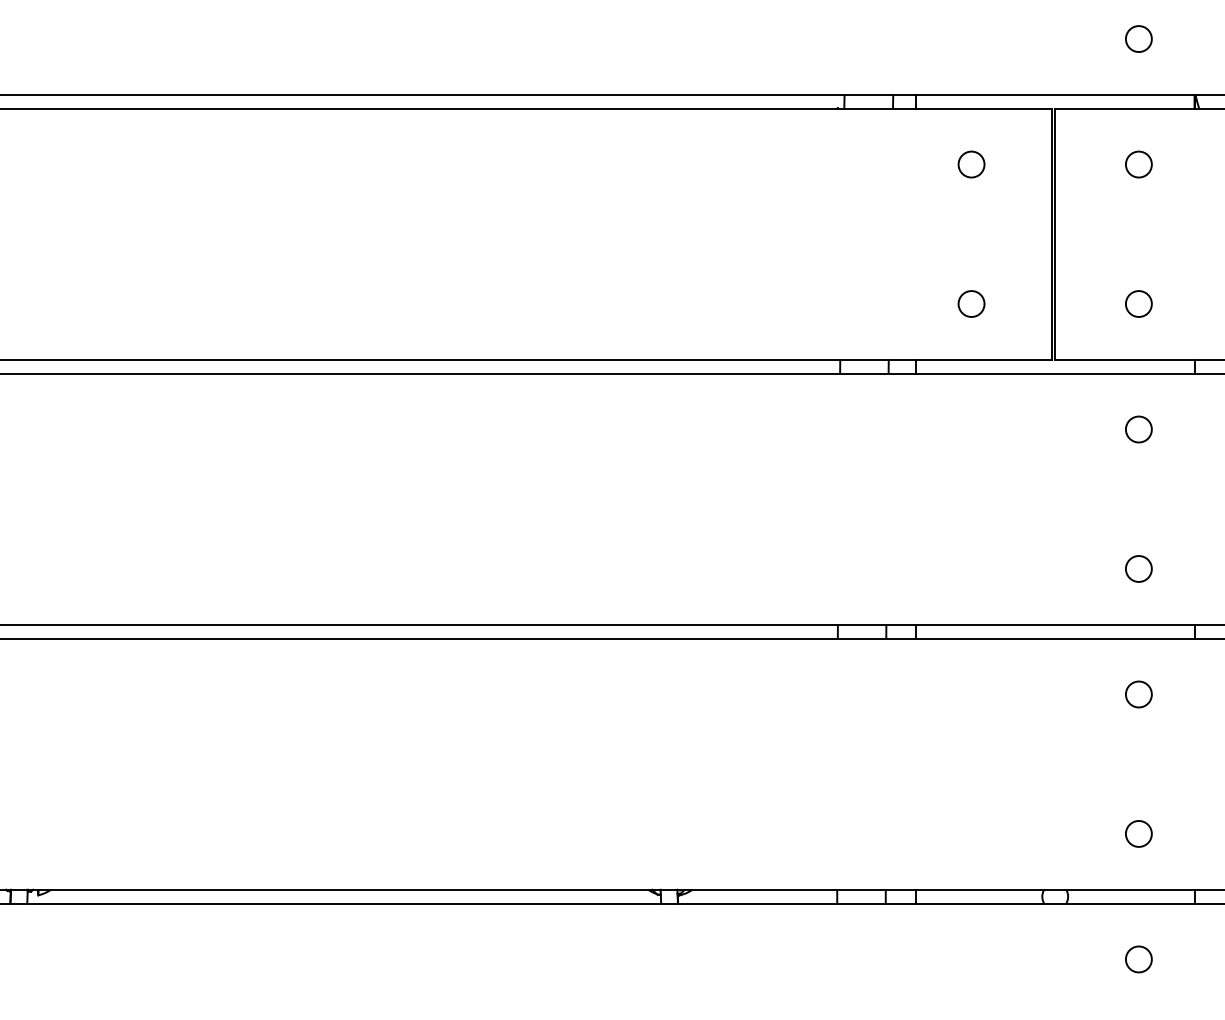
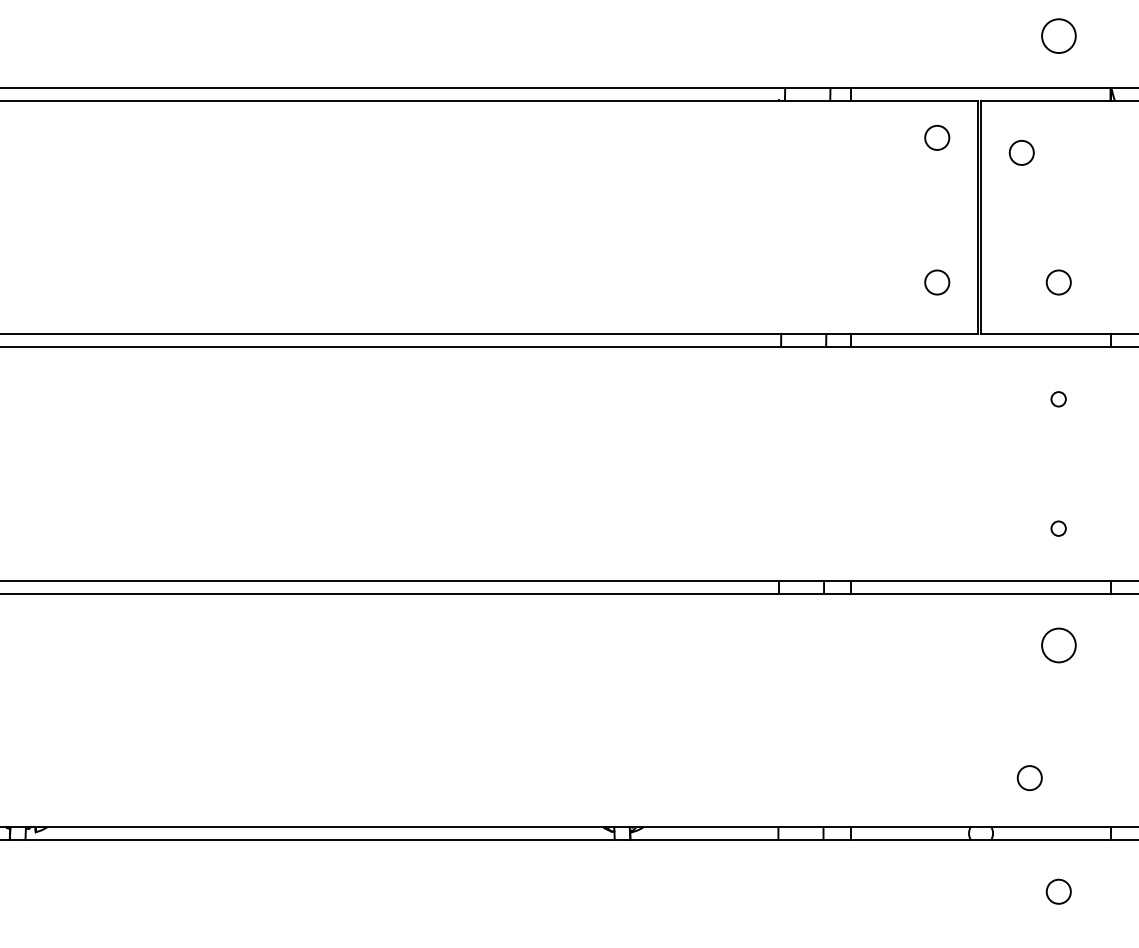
circle: (1138, 39) -> (1058, 36), size x1.4
circle: (971, 164) -> (937, 137), moved
circle: (1138, 164) -> (1021, 152), moved
circle: (971, 303) -> (937, 282), moved
circle: (1138, 429) -> (1058, 399), size x0.6
circle: (1138, 568) -> (1058, 528), size x0.6
circle: (1138, 694) -> (1058, 645), size x1.4
circle: (1138, 834) -> (1029, 778), moved

